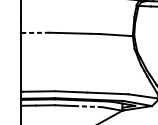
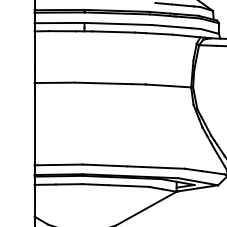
line: (35, 32) -> (55, 82), dashed -> solid
line: (88, 106) -> (128, 186), dashed -> solid

